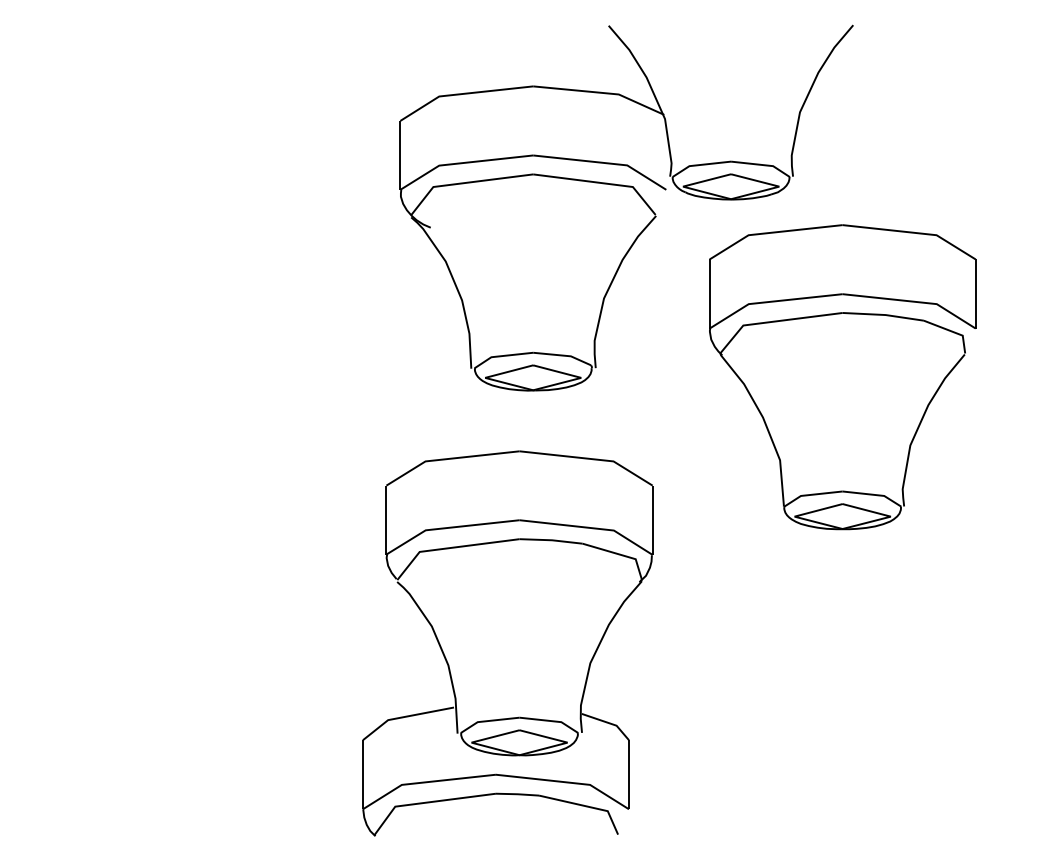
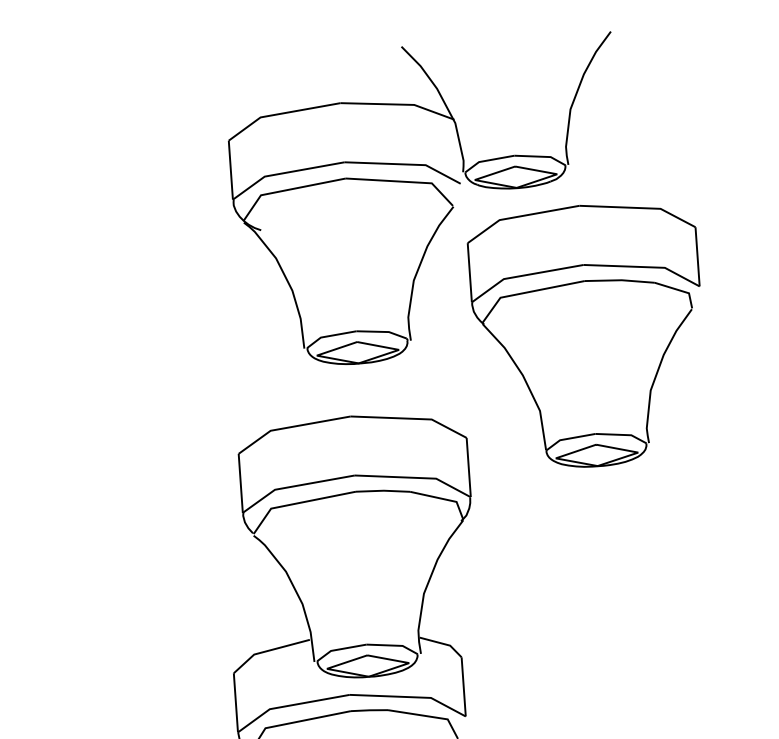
part: (832, 315) -> (576, 283), moved

